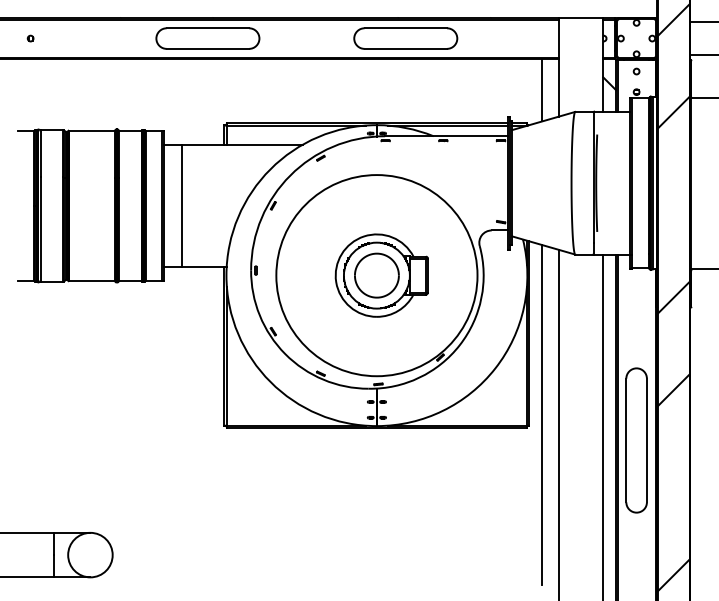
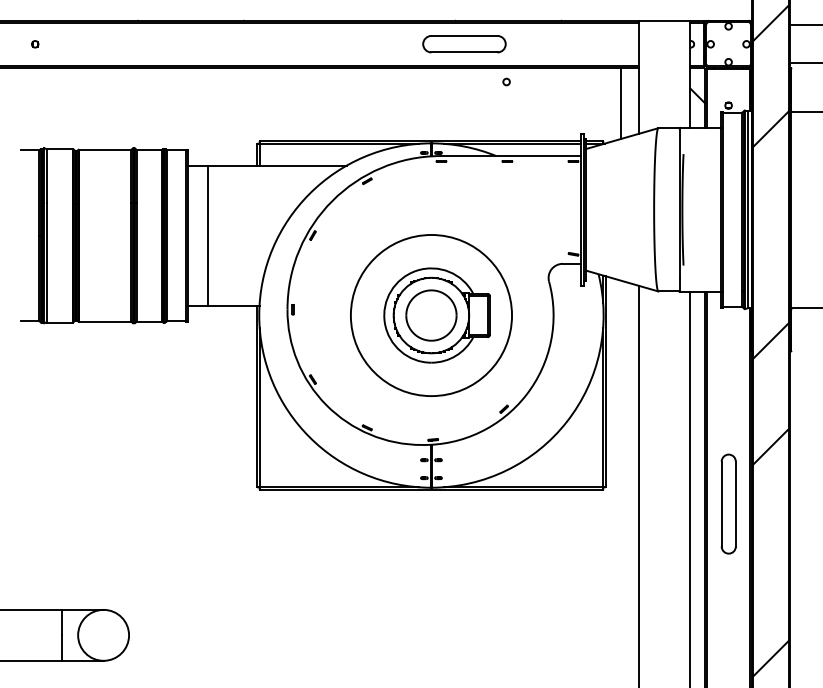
part: (207, 37) -> (237, 43), removed
part: (405, 37) -> (464, 43), size x0.7
circle: (636, 71) -> (506, 81), moved
circle: (376, 275) -> (431, 315), size x0.7
line: (542, 414) -> (620, 474), removed
part: (636, 439) -> (728, 503), size x0.6

